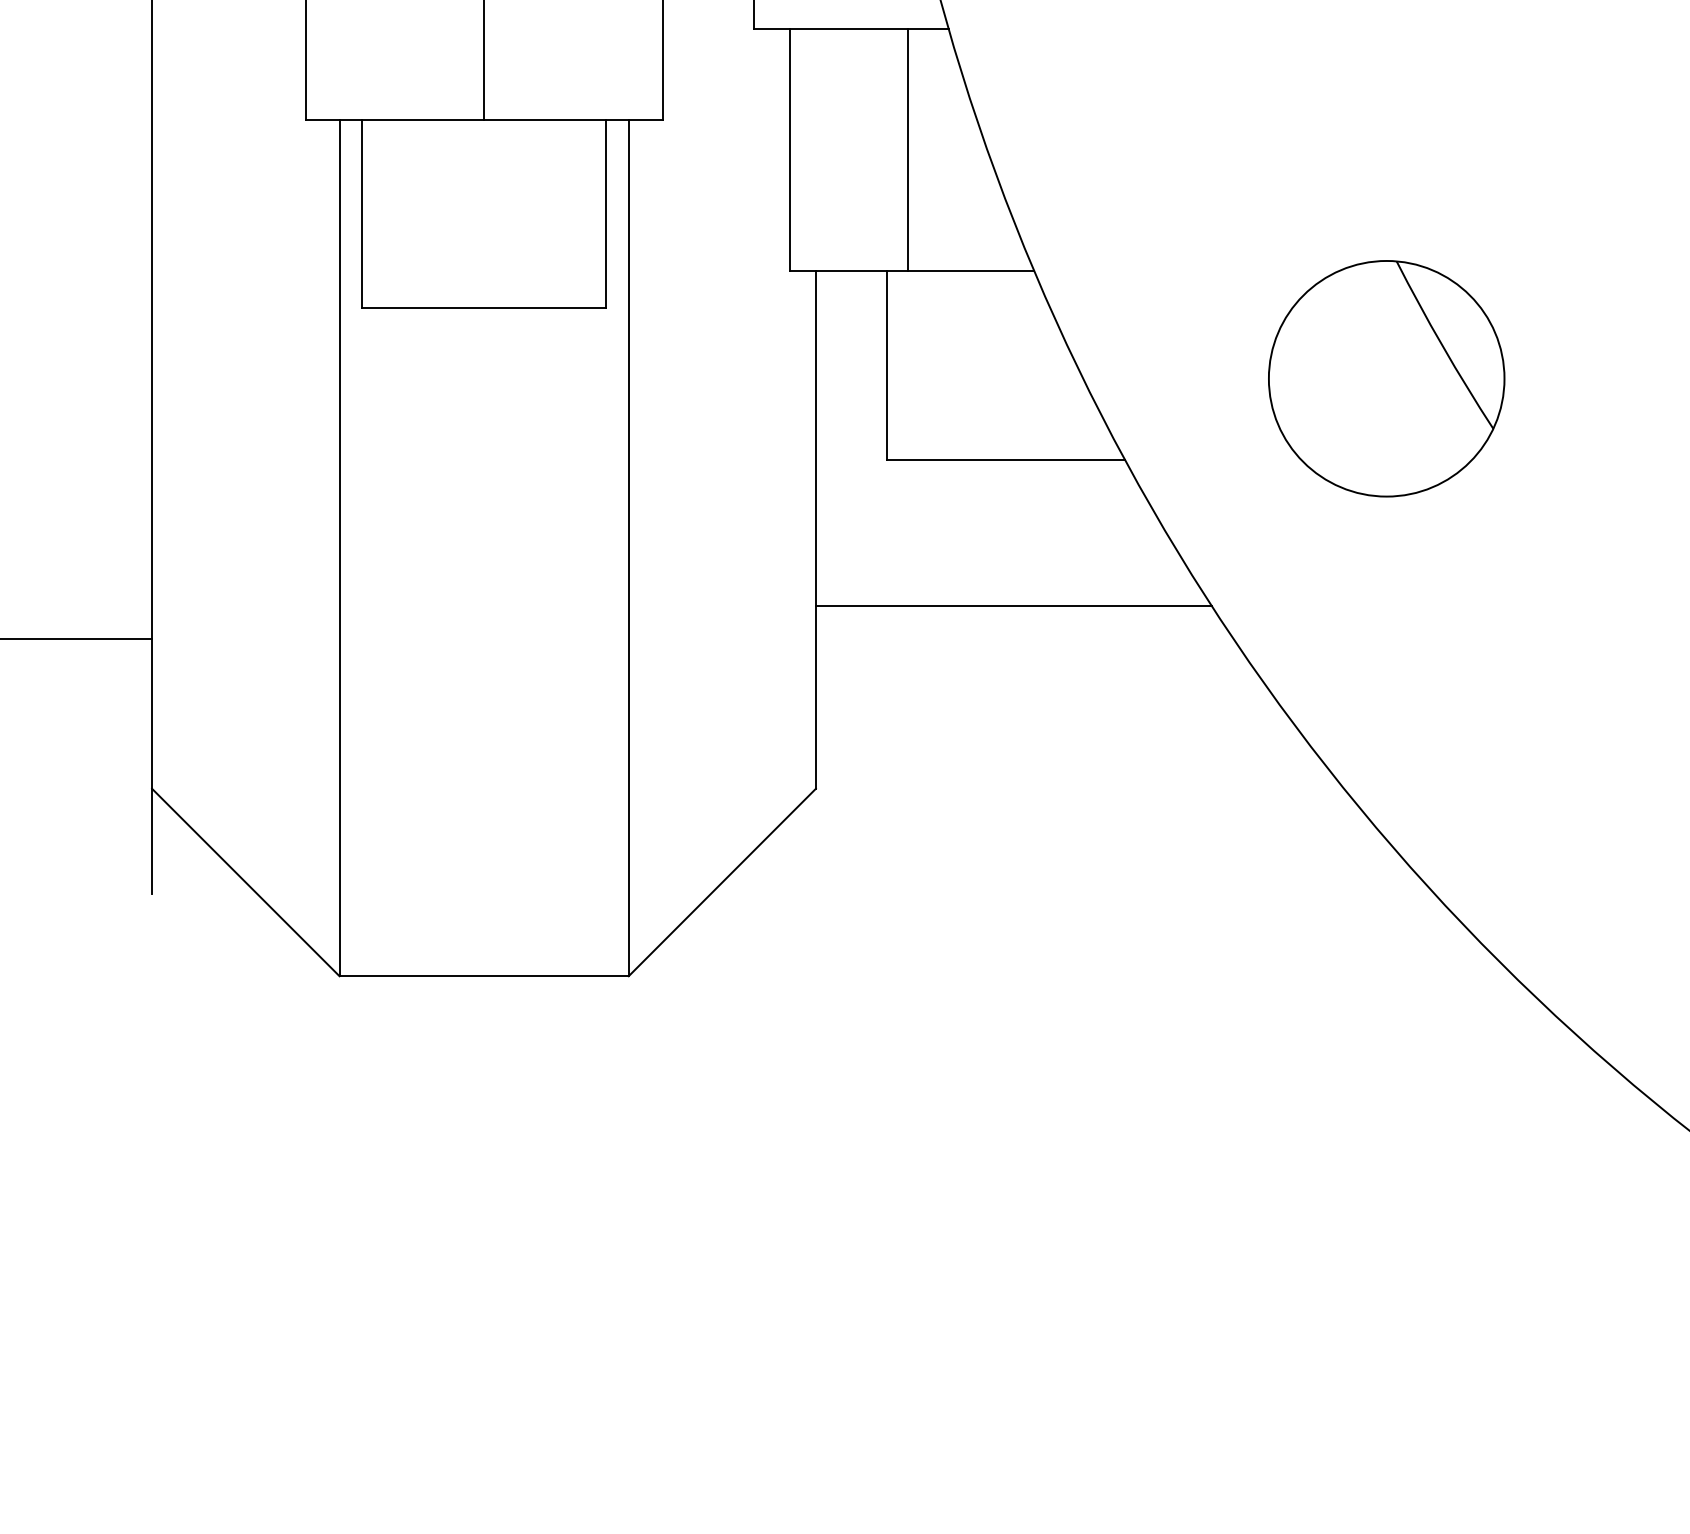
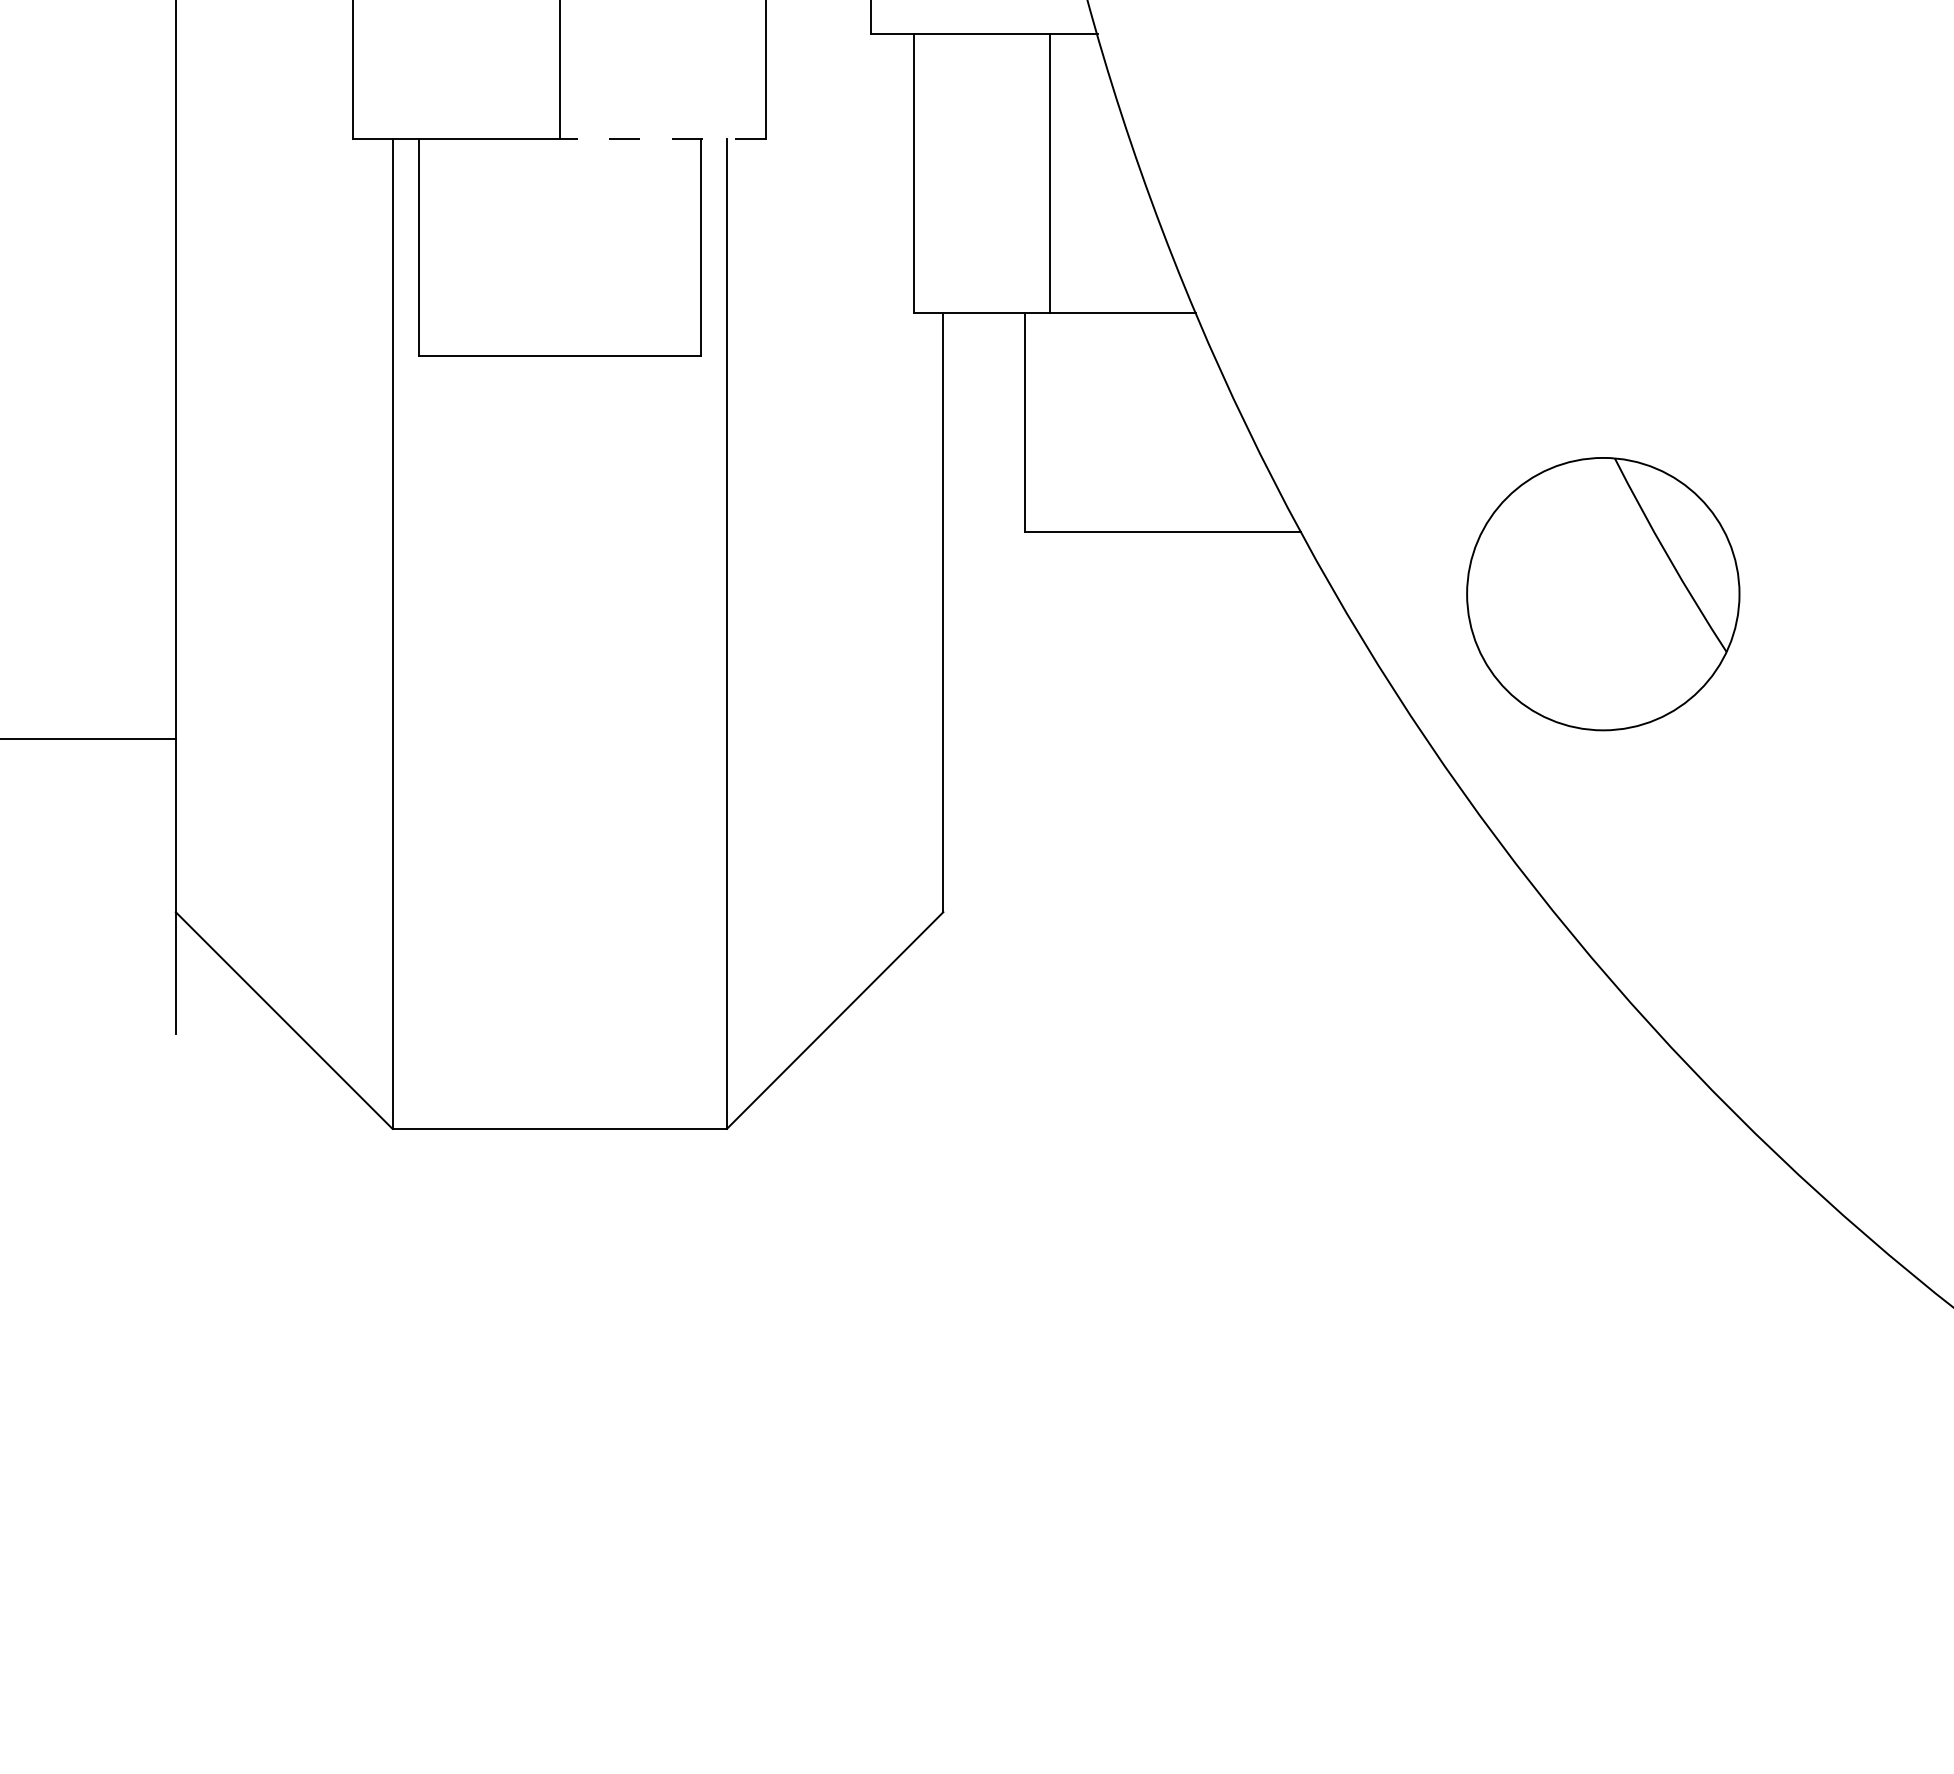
line: (572, 120) -> (662, 139), solid -> dashed
part: (1386, 379) -> (1603, 594), moved
line: (1014, 606) -> (1172, 701), removed

